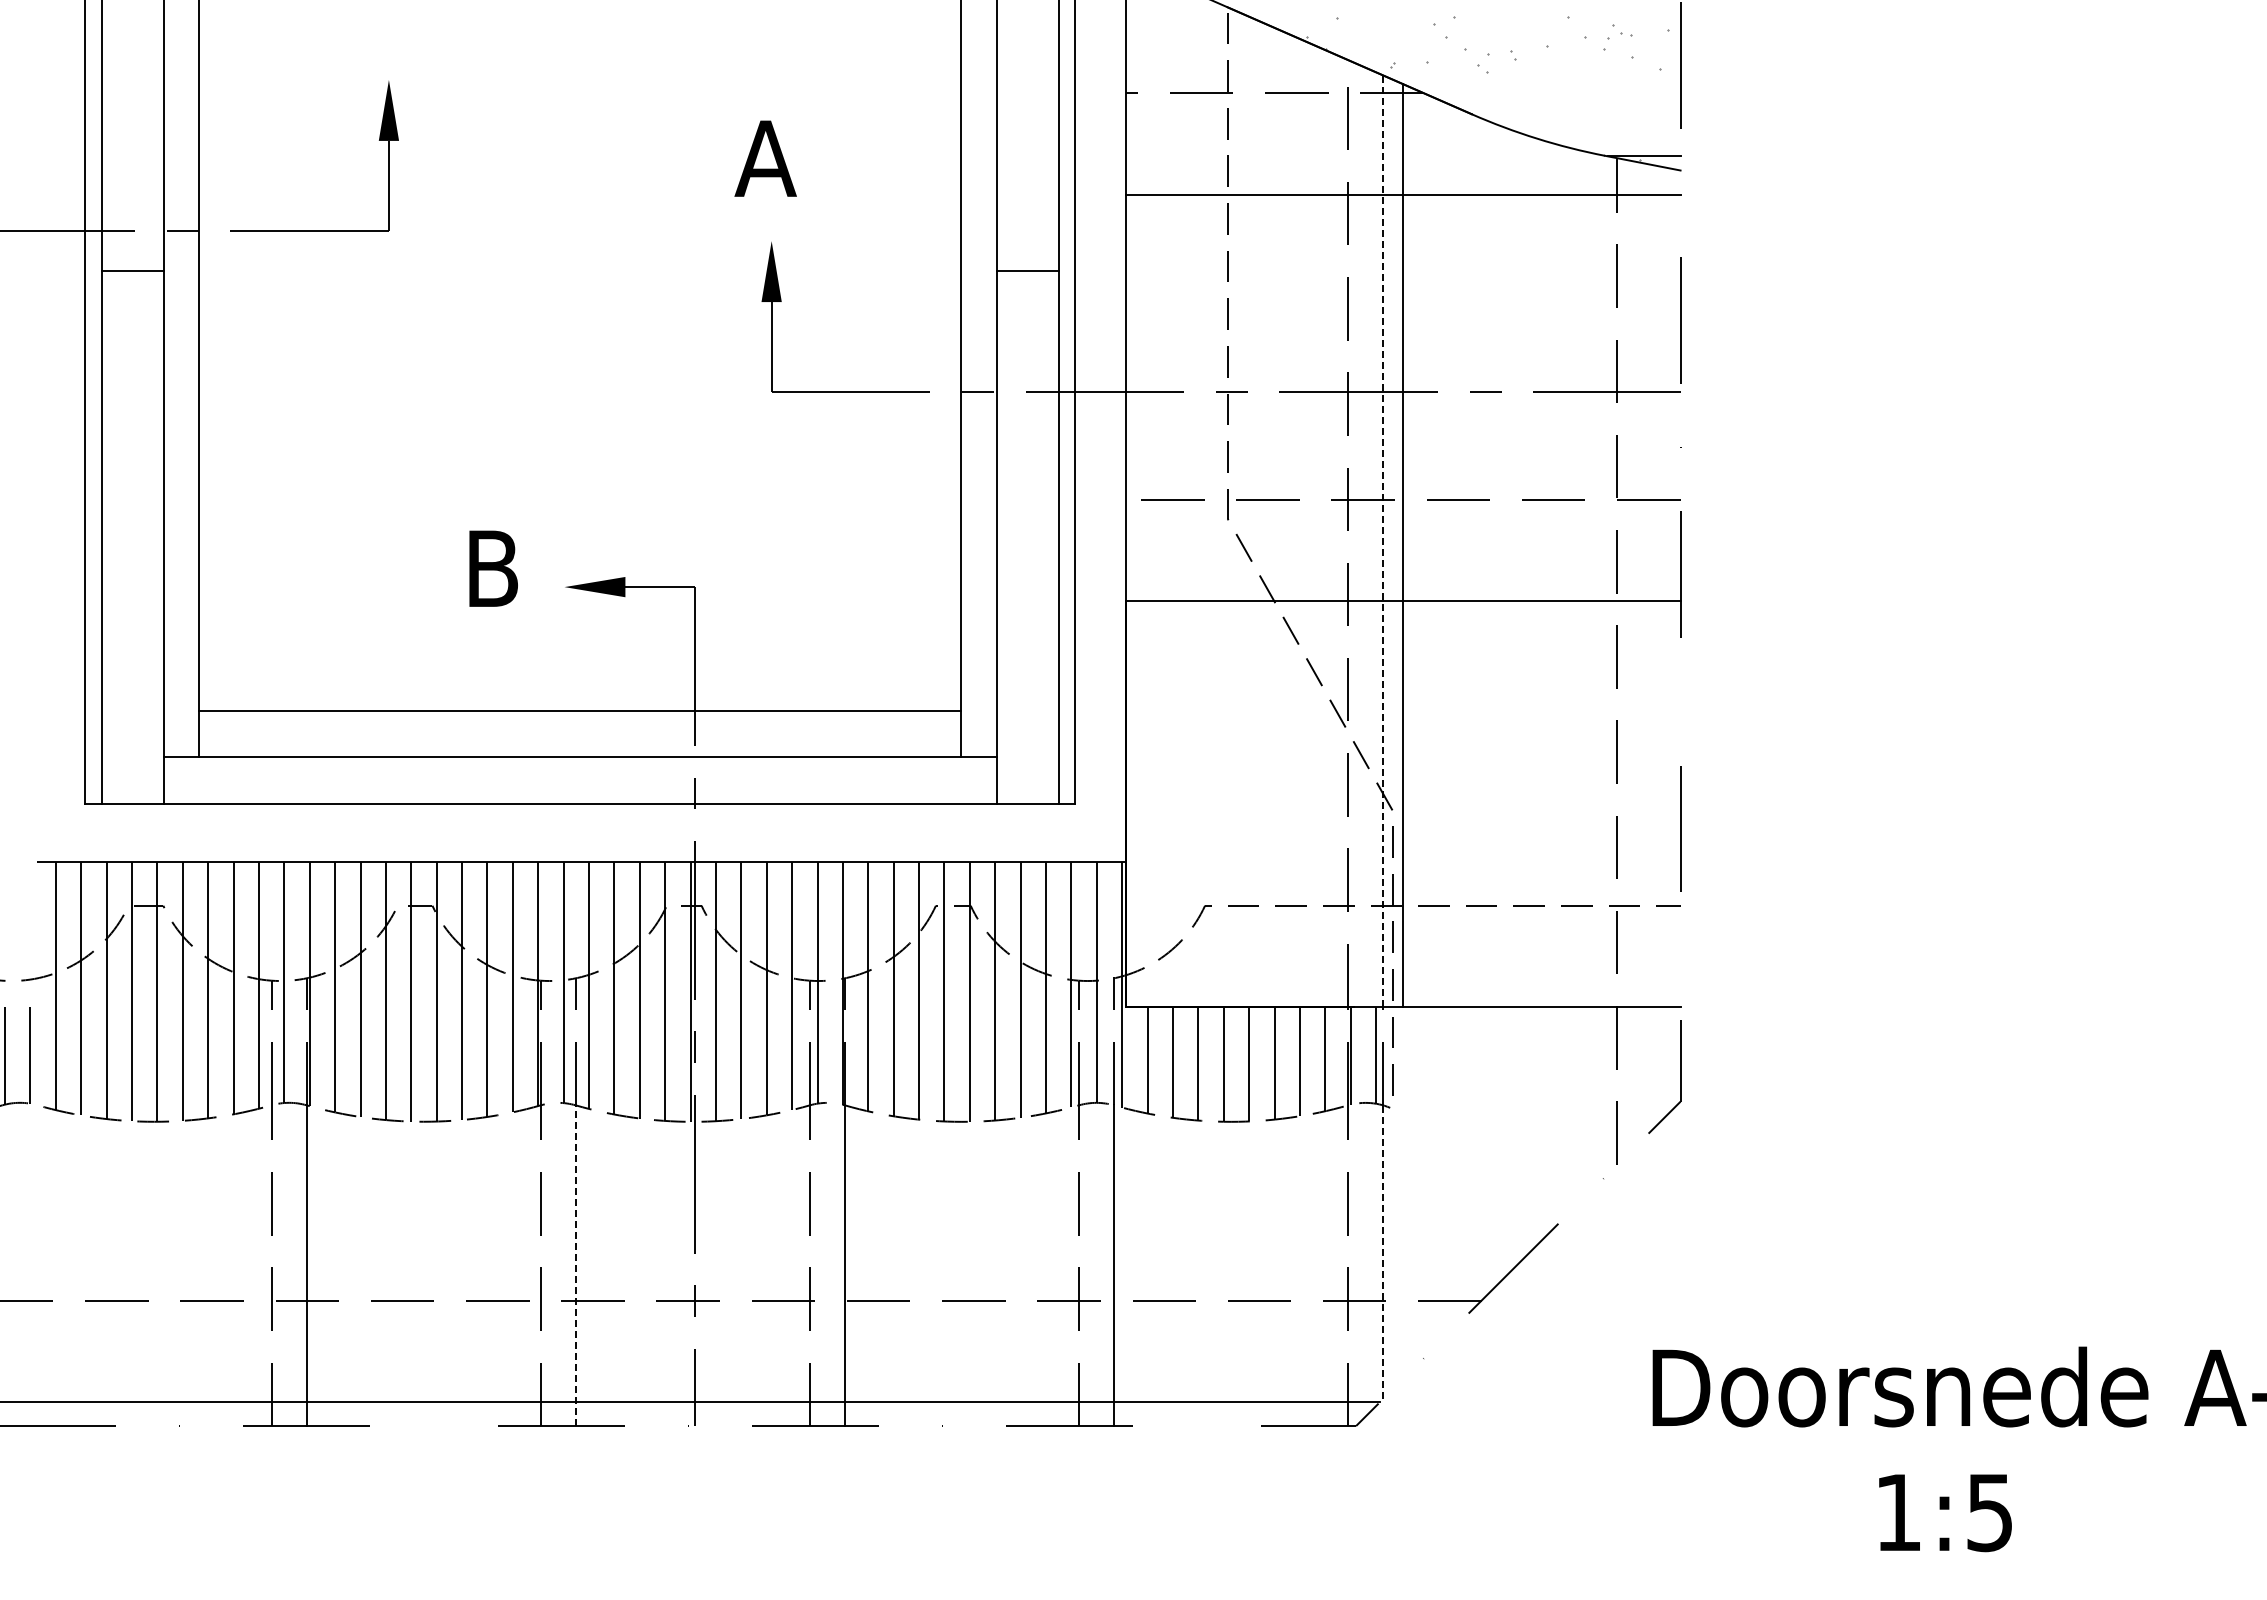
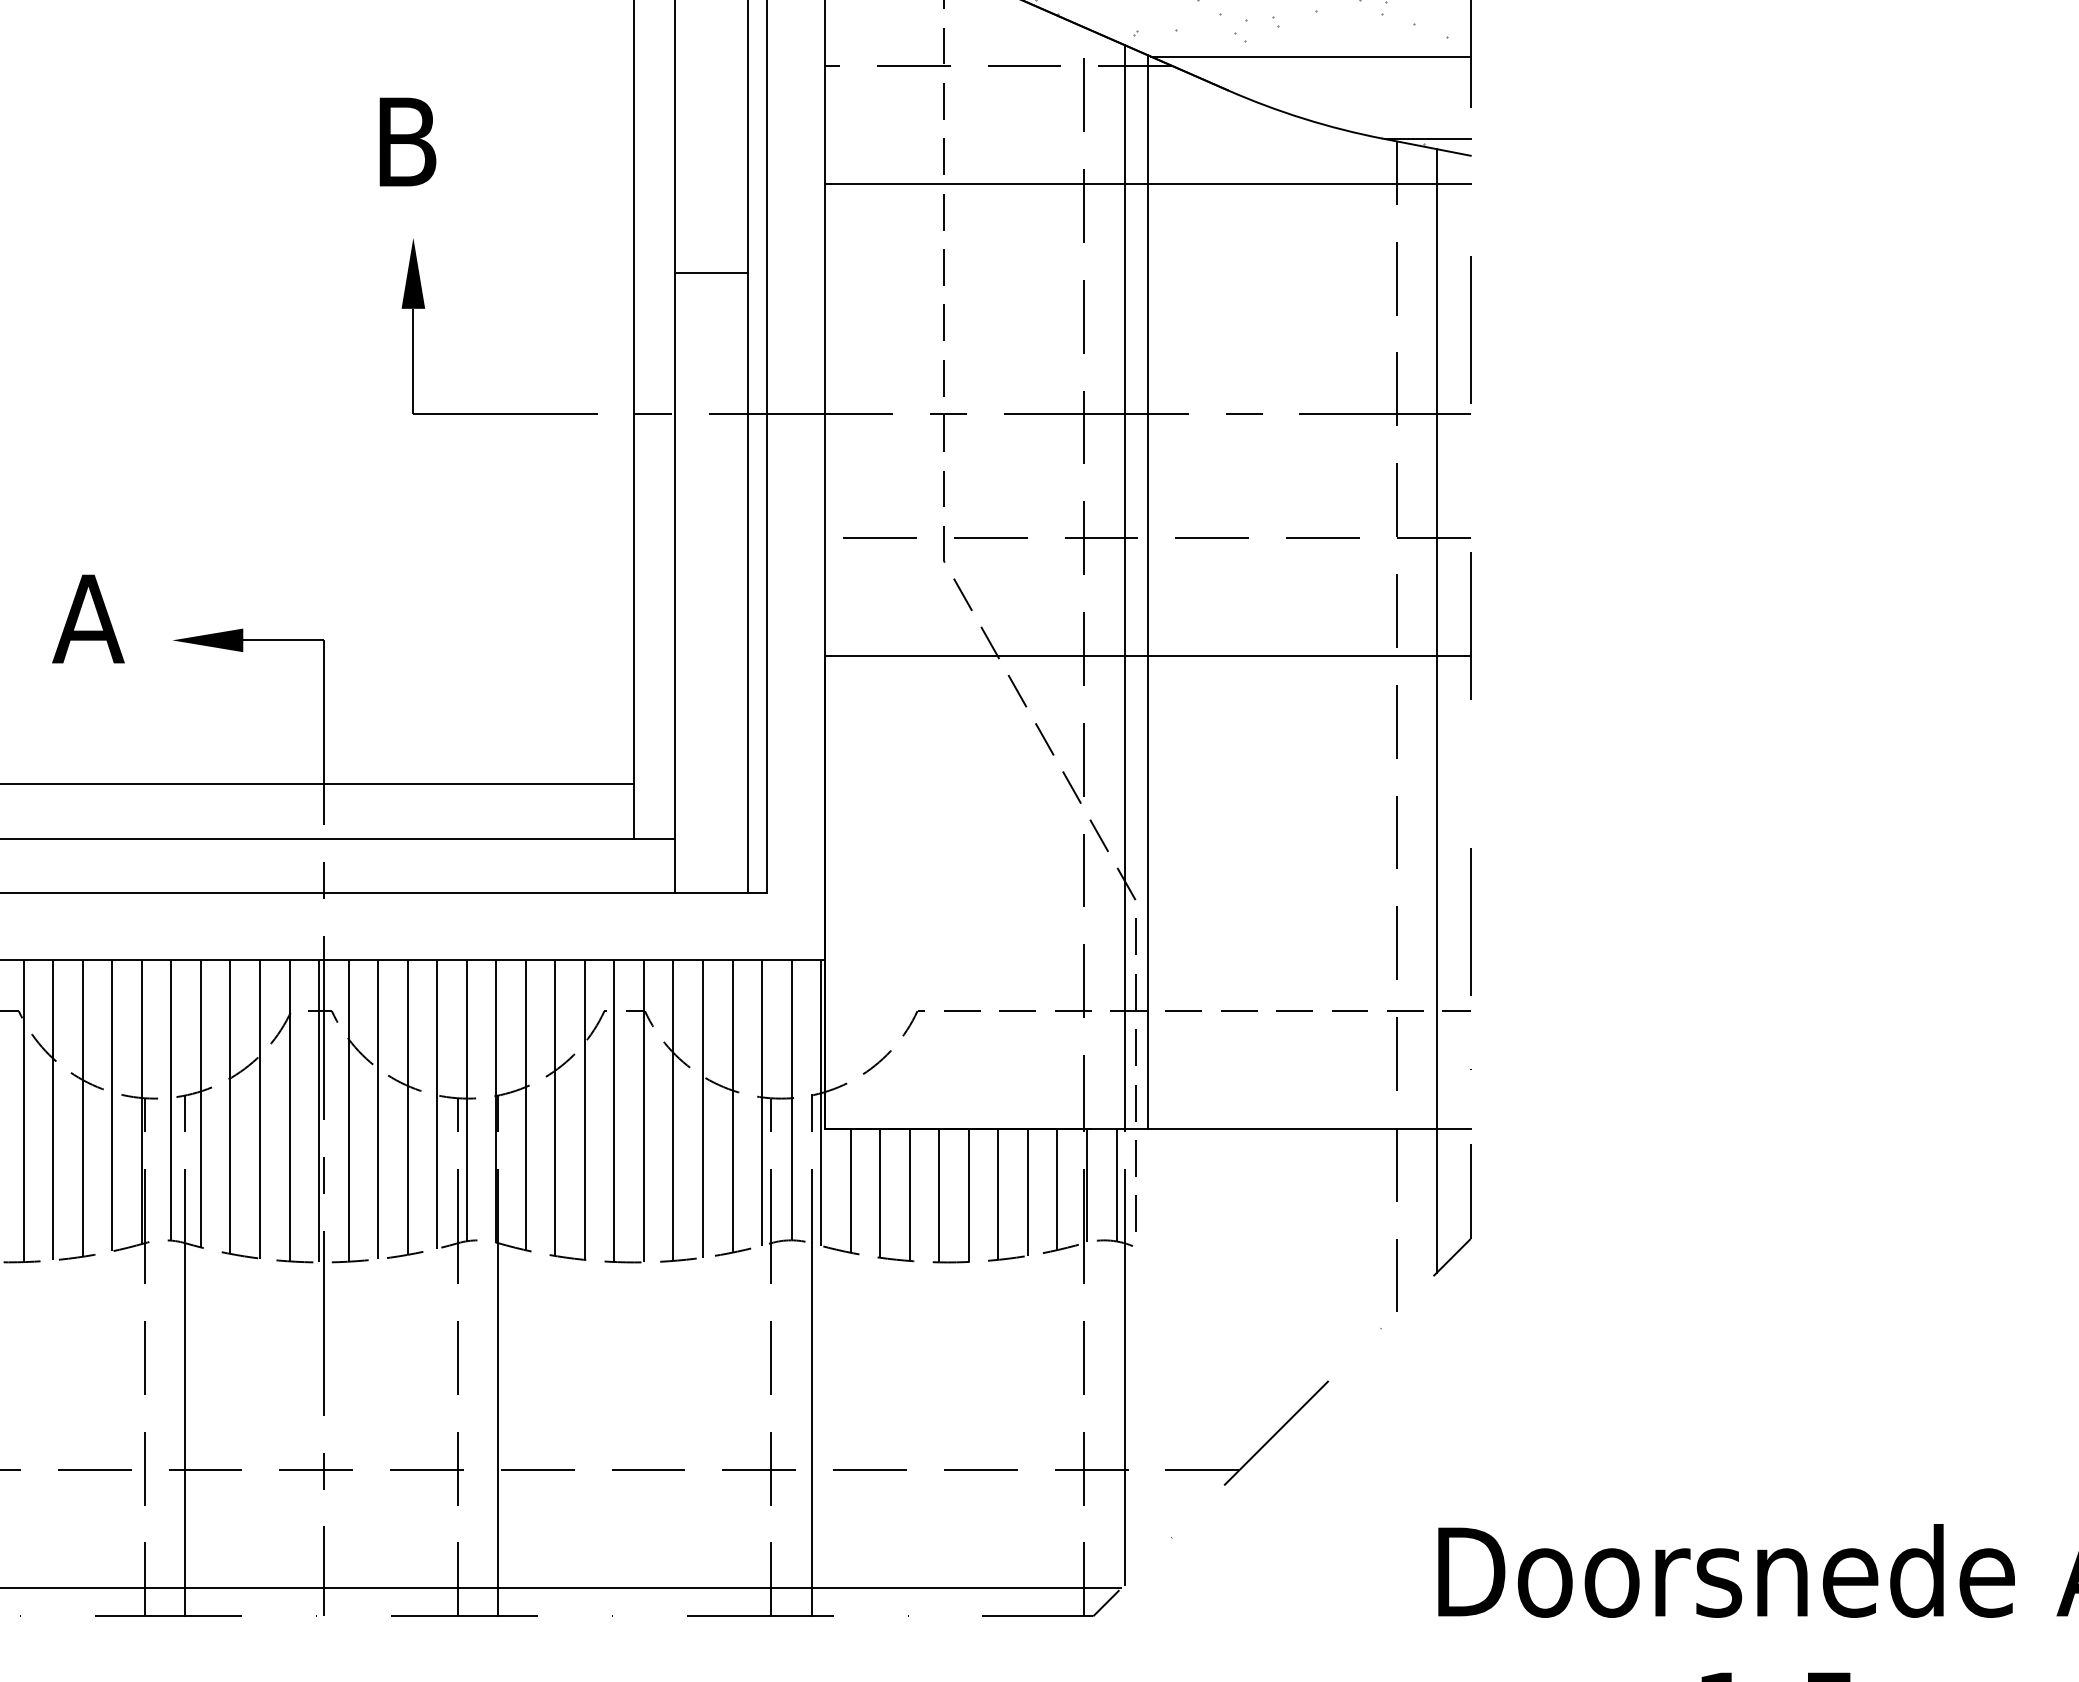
line: (1542, 85) -> (1310, 56), added
text: (765, 158) -> (406, 141), A -> B
line: (1383, 541) -> (1125, 587), dashed -> solid
text: (492, 568) -> (88, 618), B -> A
line: (1651, 647) -> (1436, 710), added
line: (1383, 1252) -> (1125, 1414), dashed -> solid
line: (575, 1265) -> (185, 1429), dashed -> solid

